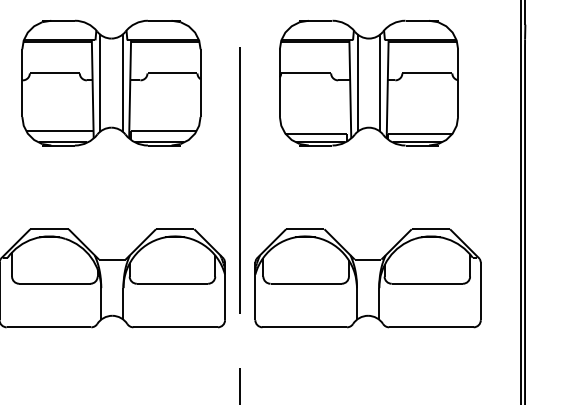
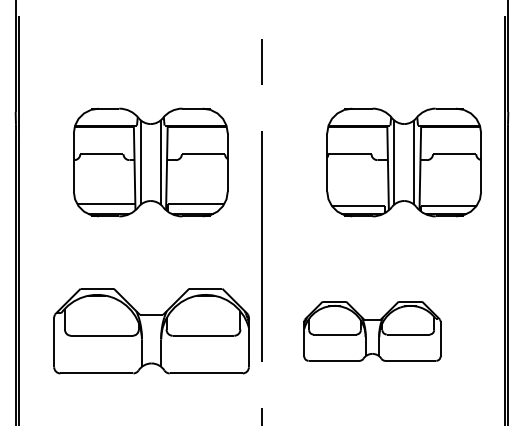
part: (368, 83) -> (403, 162), moved
part: (368, 278) -> (372, 331), size x0.7

